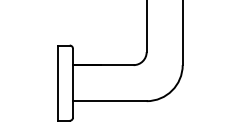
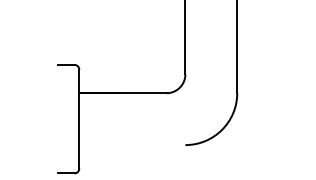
line: (58, 82) -> (58, 118), removed
line: (109, 101) -> (131, 145), removed

